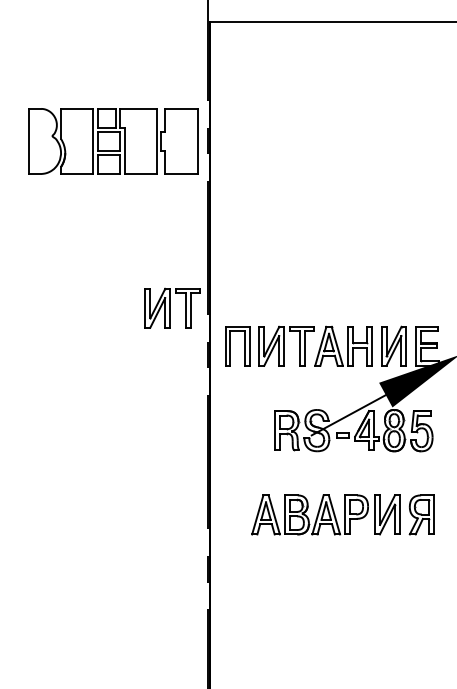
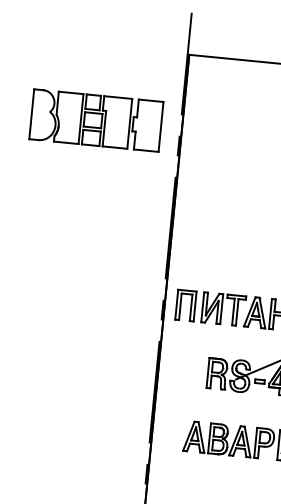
part: (113, 141) -> (96, 120), moved
part: (172, 307) -> (139, 271), removed

